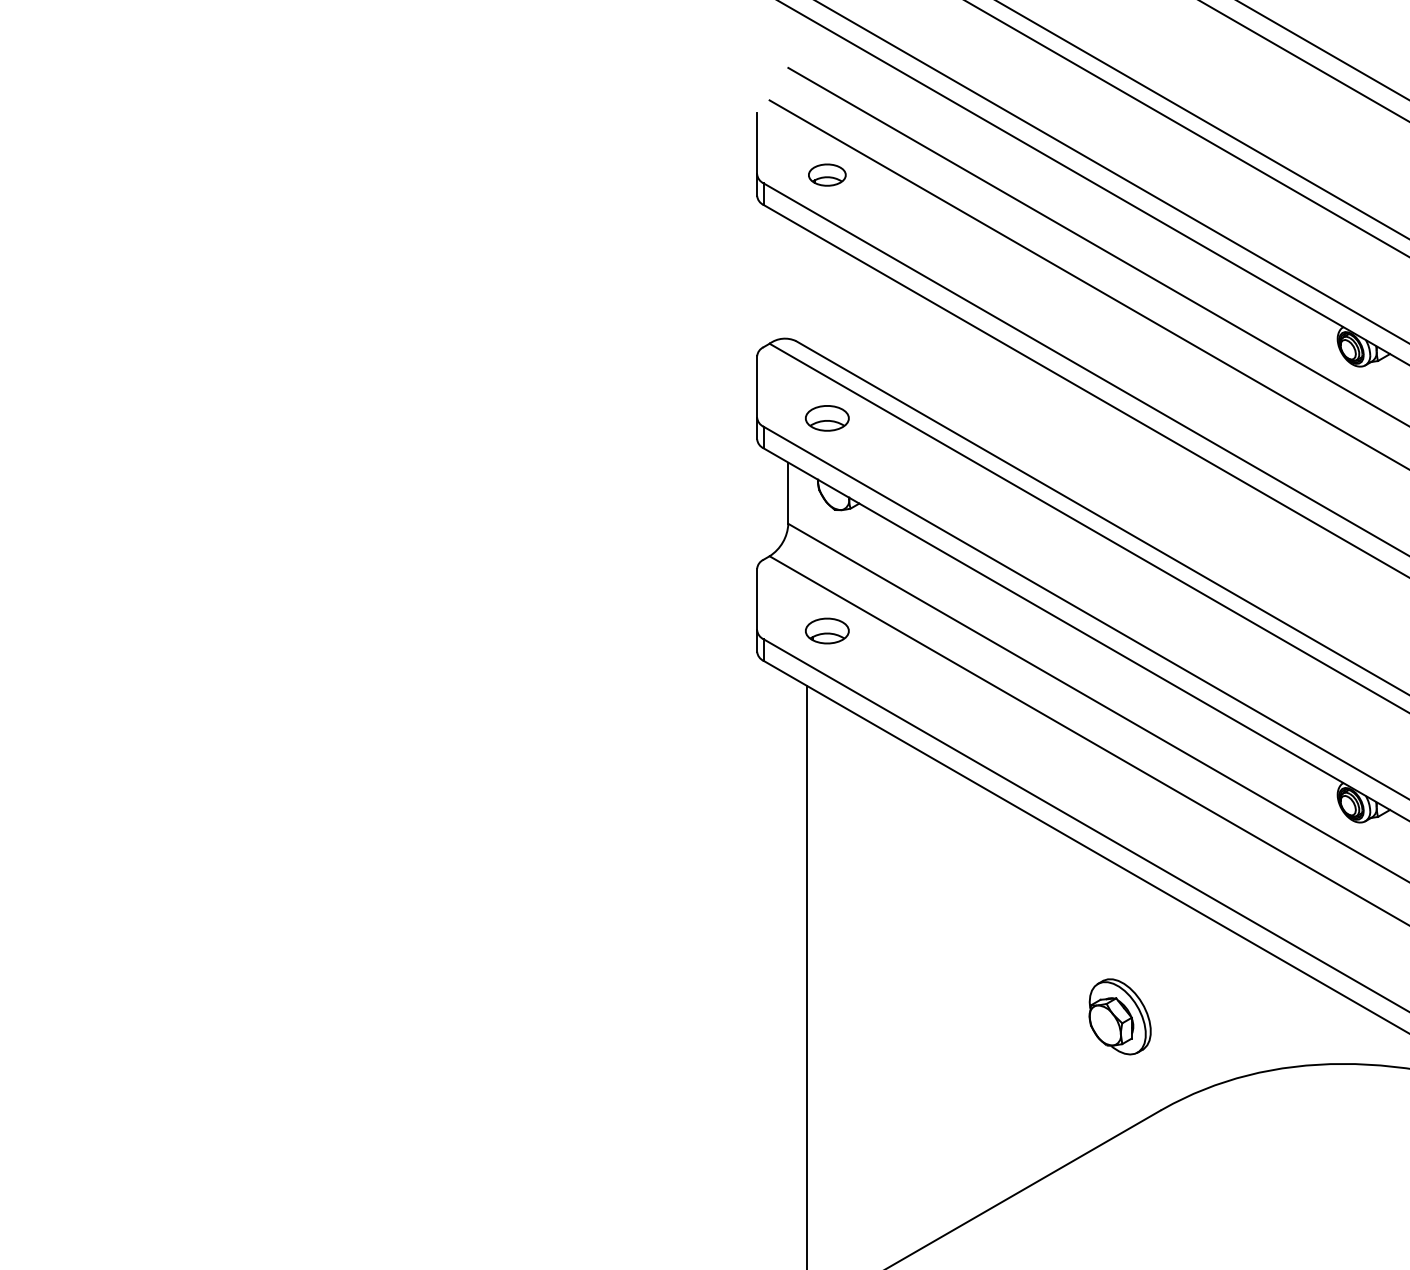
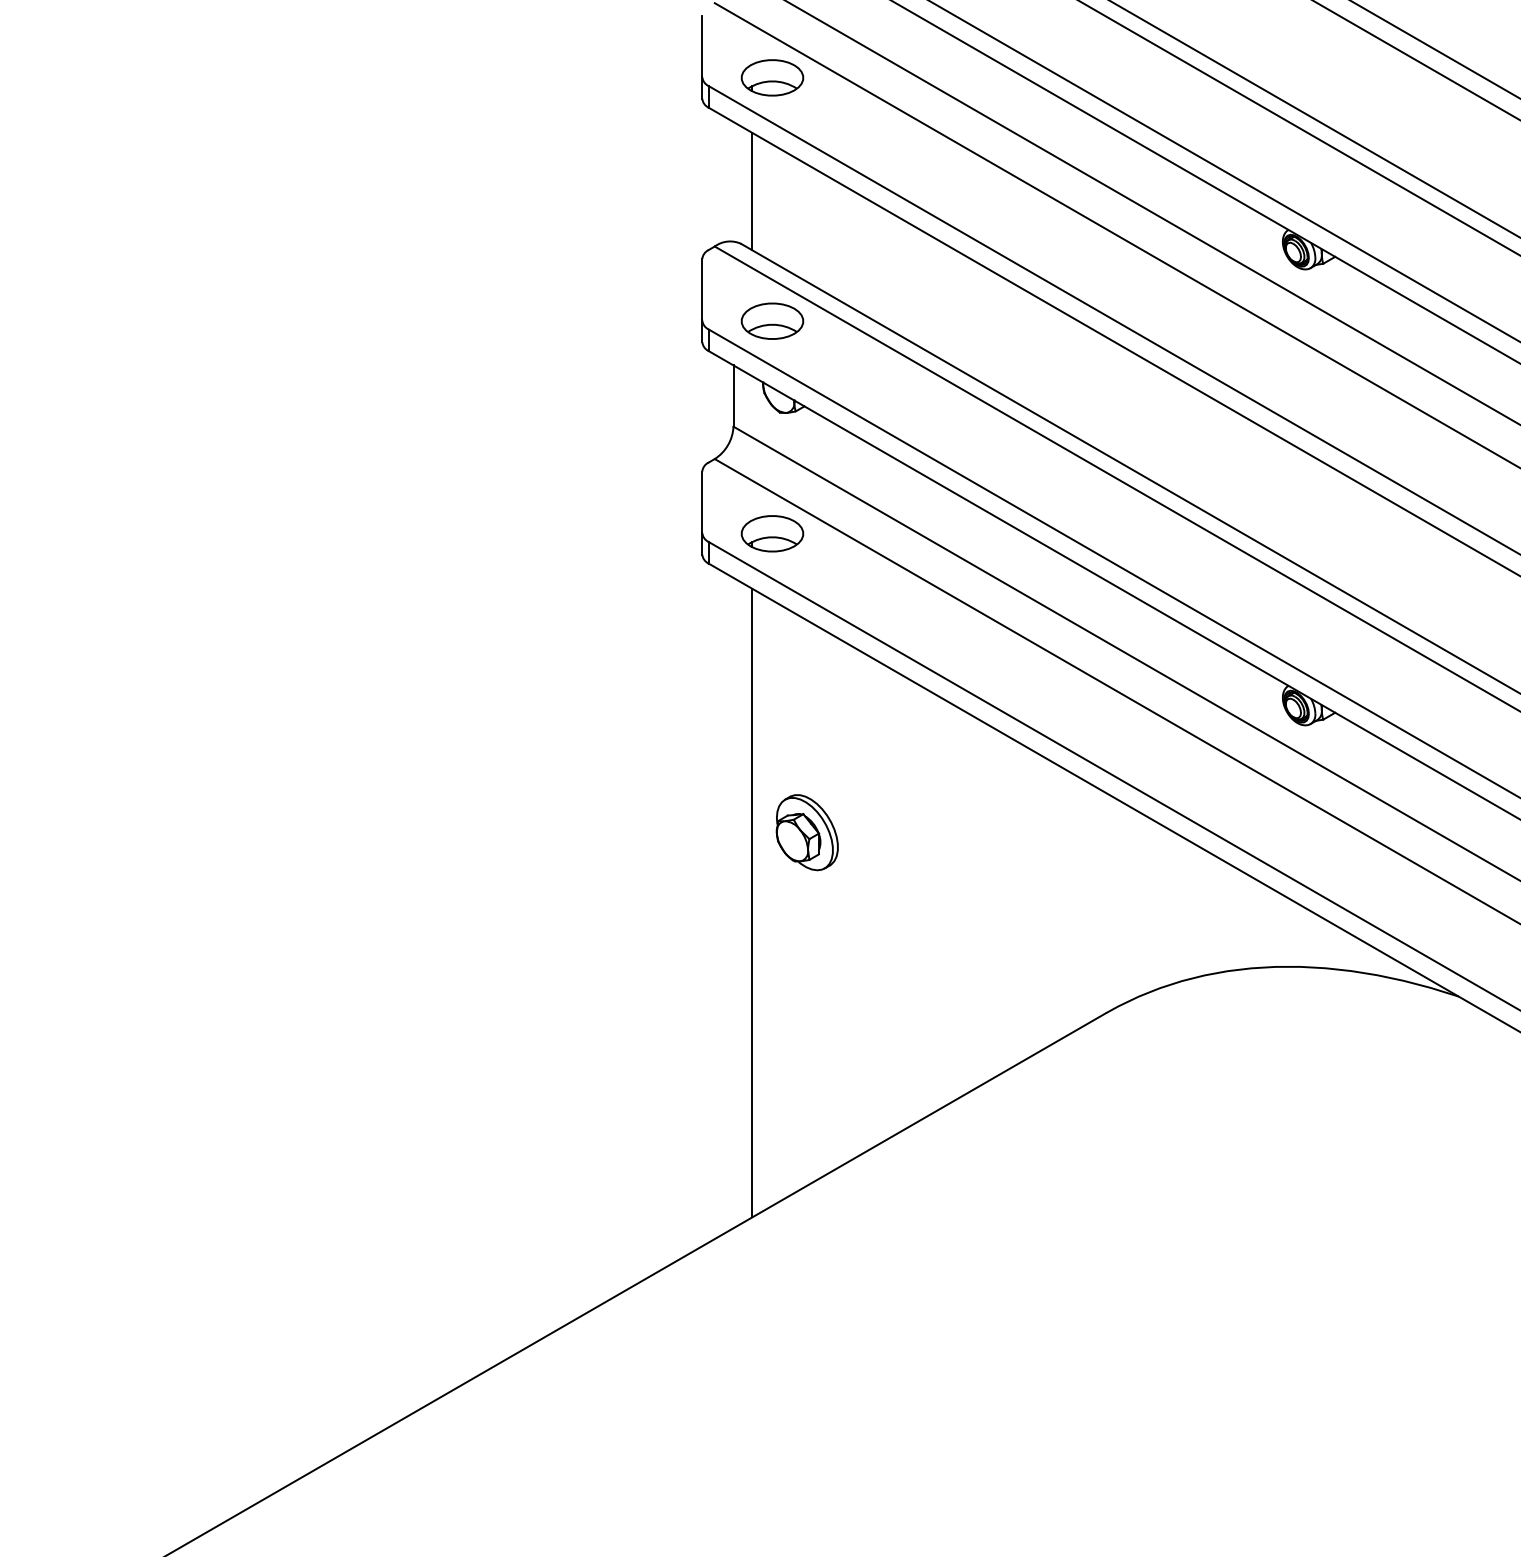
part: (827, 174) -> (772, 77), size x1.67
line: (807, 288) -> (752, 191), added
part: (827, 417) -> (772, 320), size x1.43
part: (827, 630) -> (772, 533), size x1.43
part: (1119, 1016) -> (806, 832), moved

